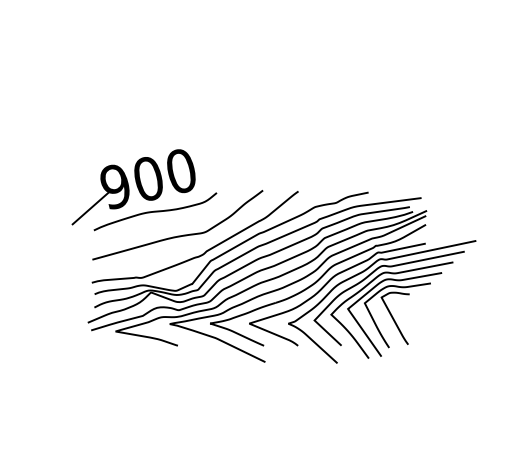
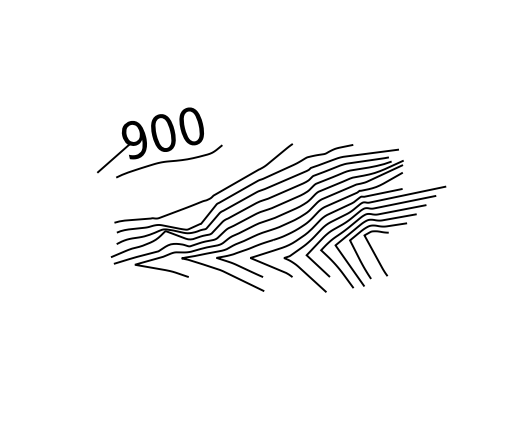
curve: (178, 234) -> (189, 181), removed

